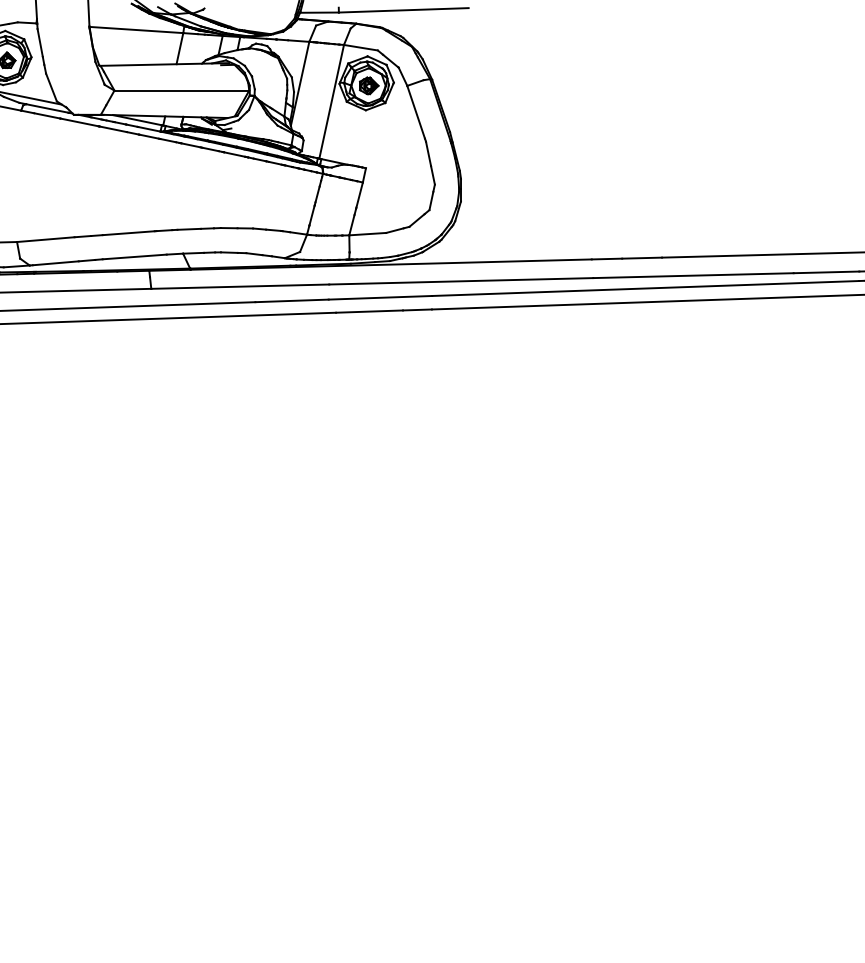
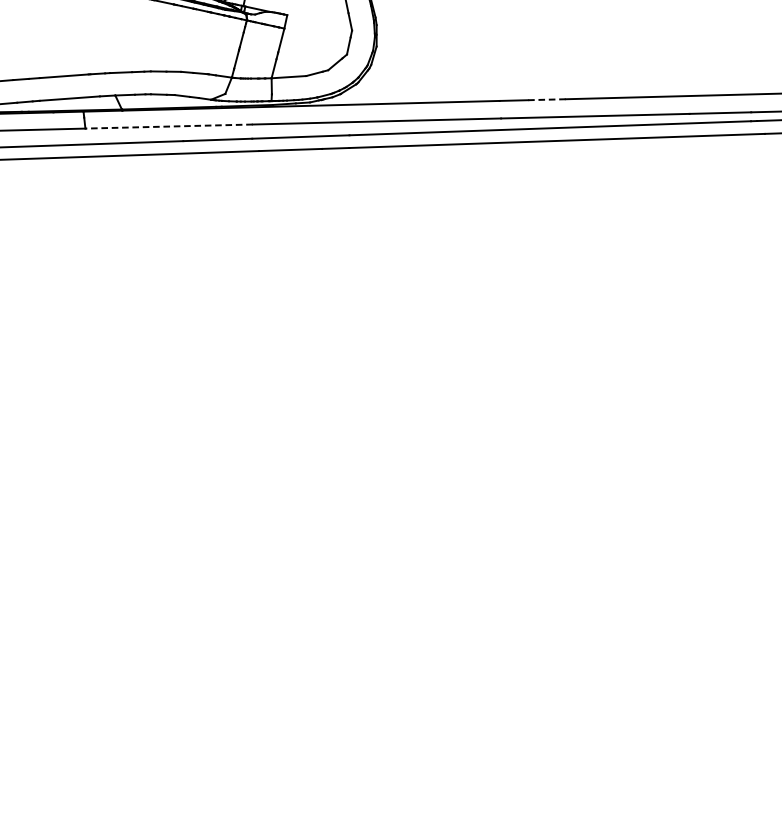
line: (642, 258) -> (547, 100), solid -> dashed
line: (239, 286) -> (168, 126), solid -> dashed

